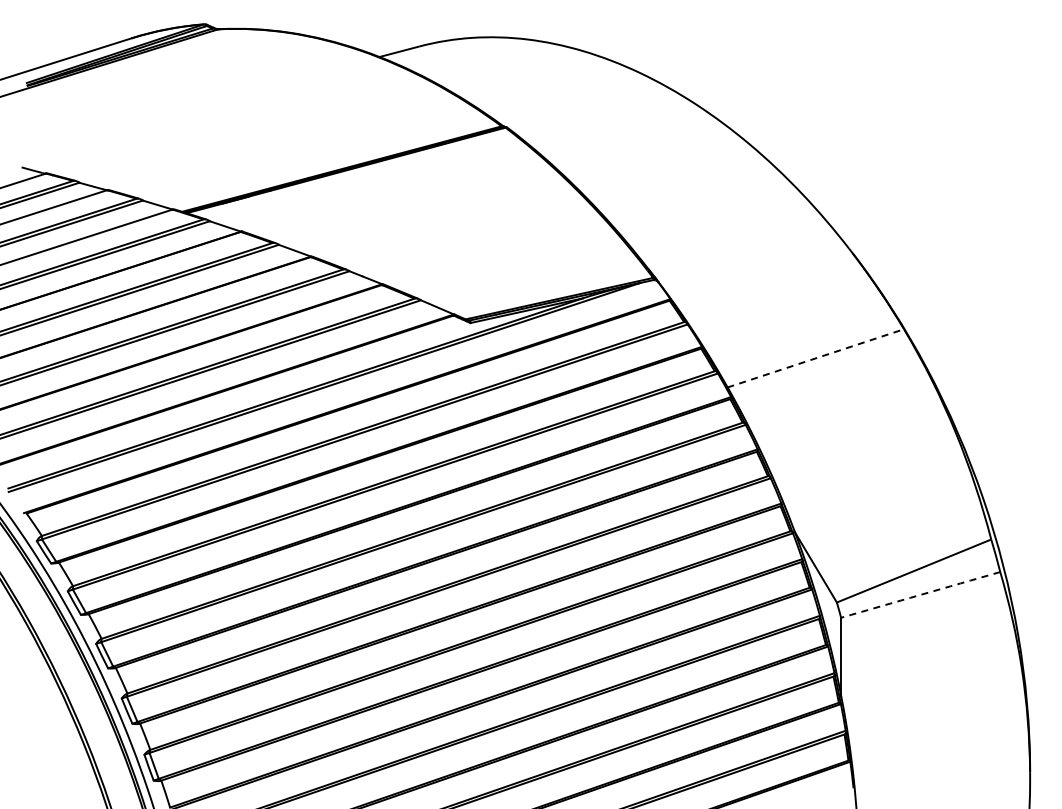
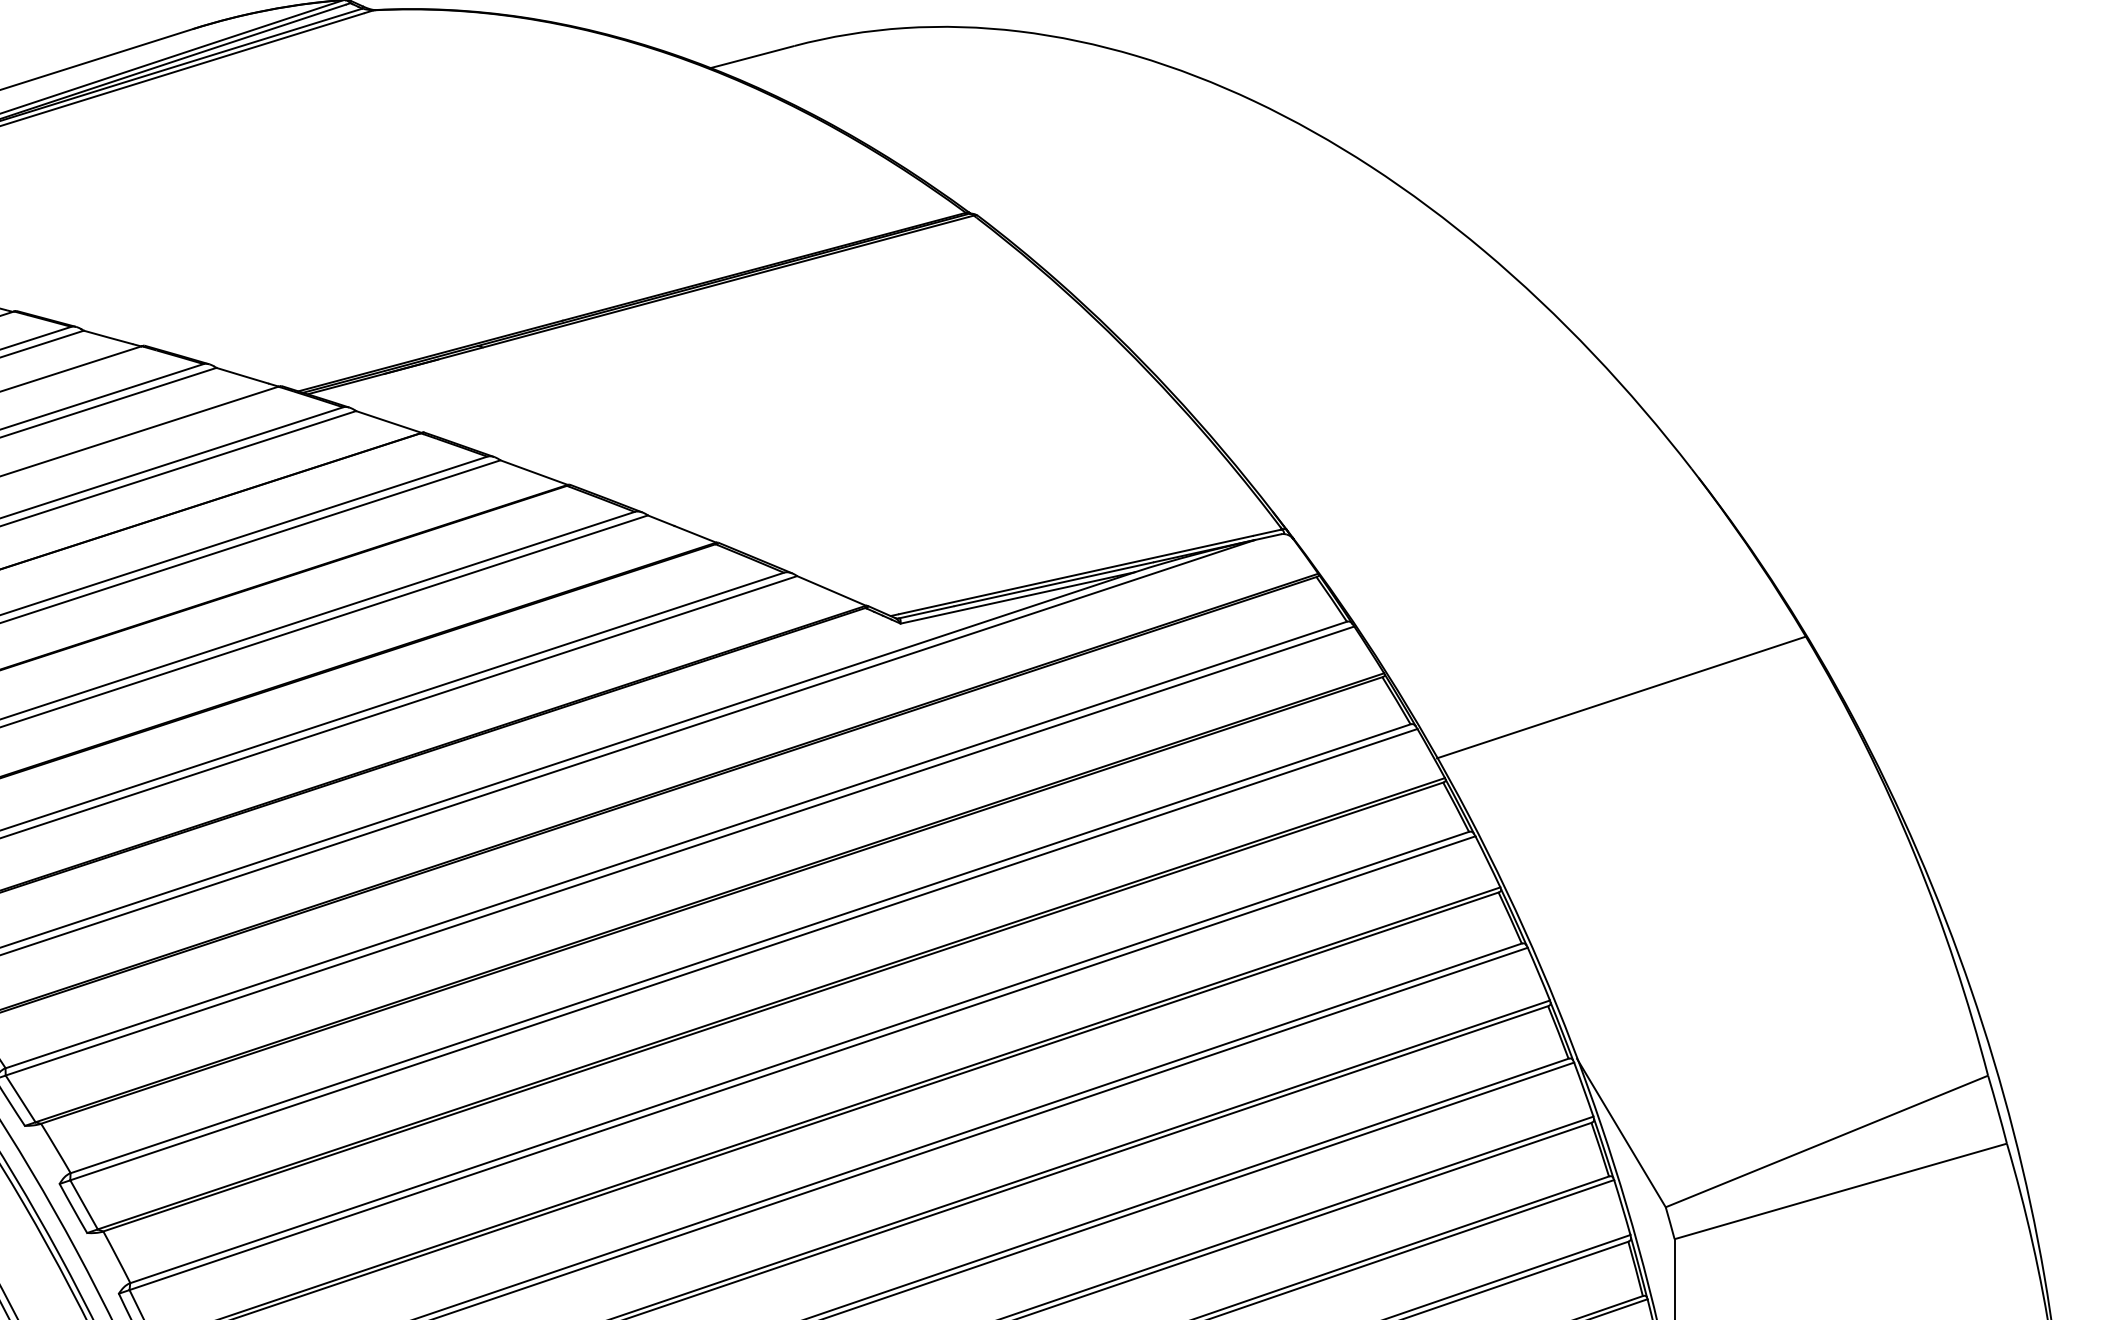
line: (815, 358) -> (1621, 697), dashed -> solid
arc: (920, 594) -> (1840, 1190), dashed -> solid

